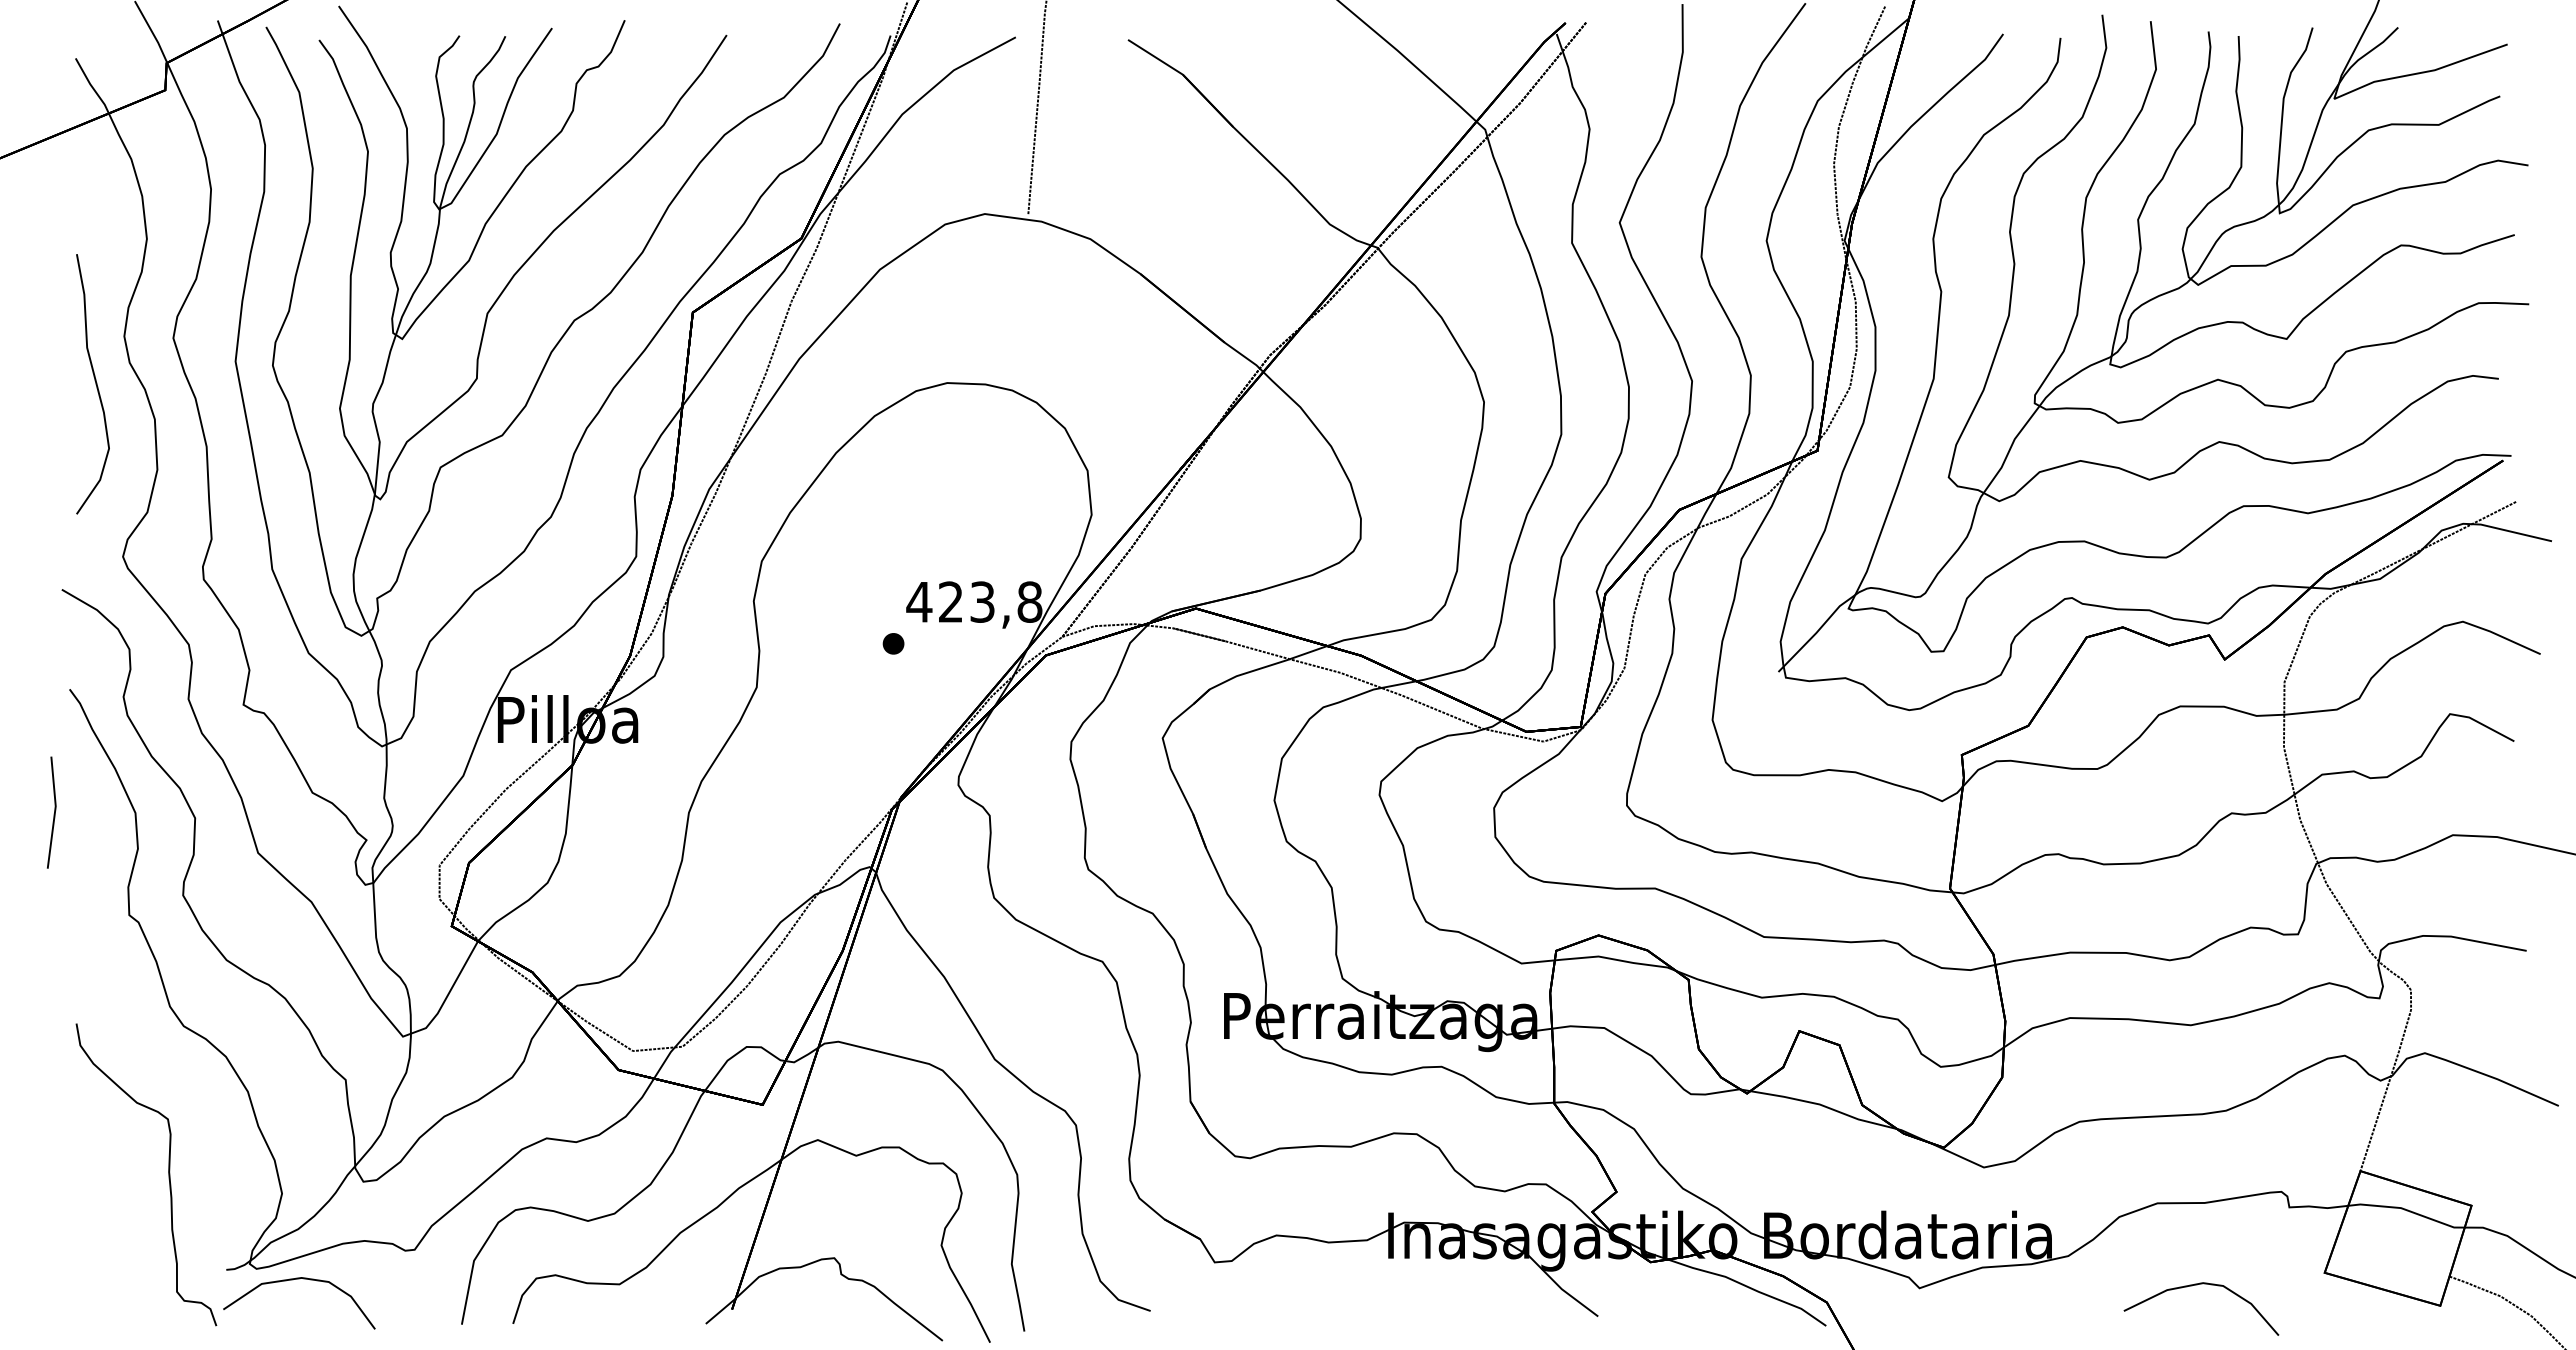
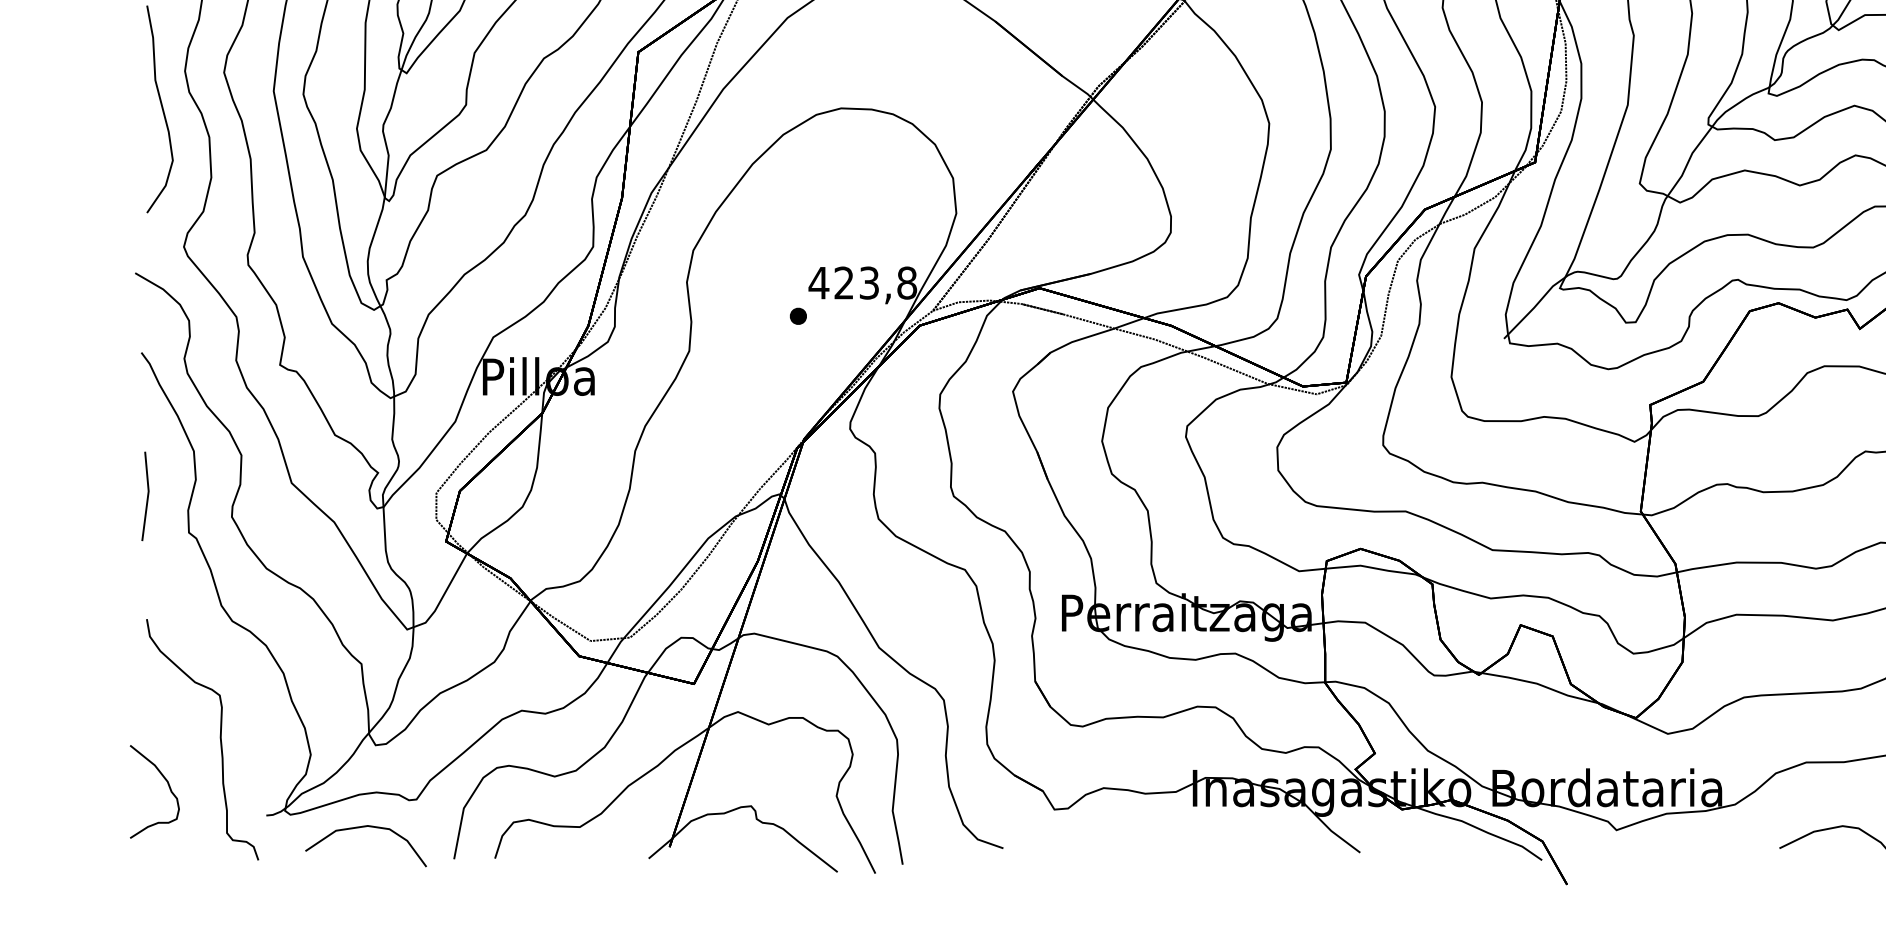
line: (53, 814) -> (146, 497), moved
curve: (102, 1230) -> (167, 784), added
curve: (293, 1280) -> (361, 828), moved

